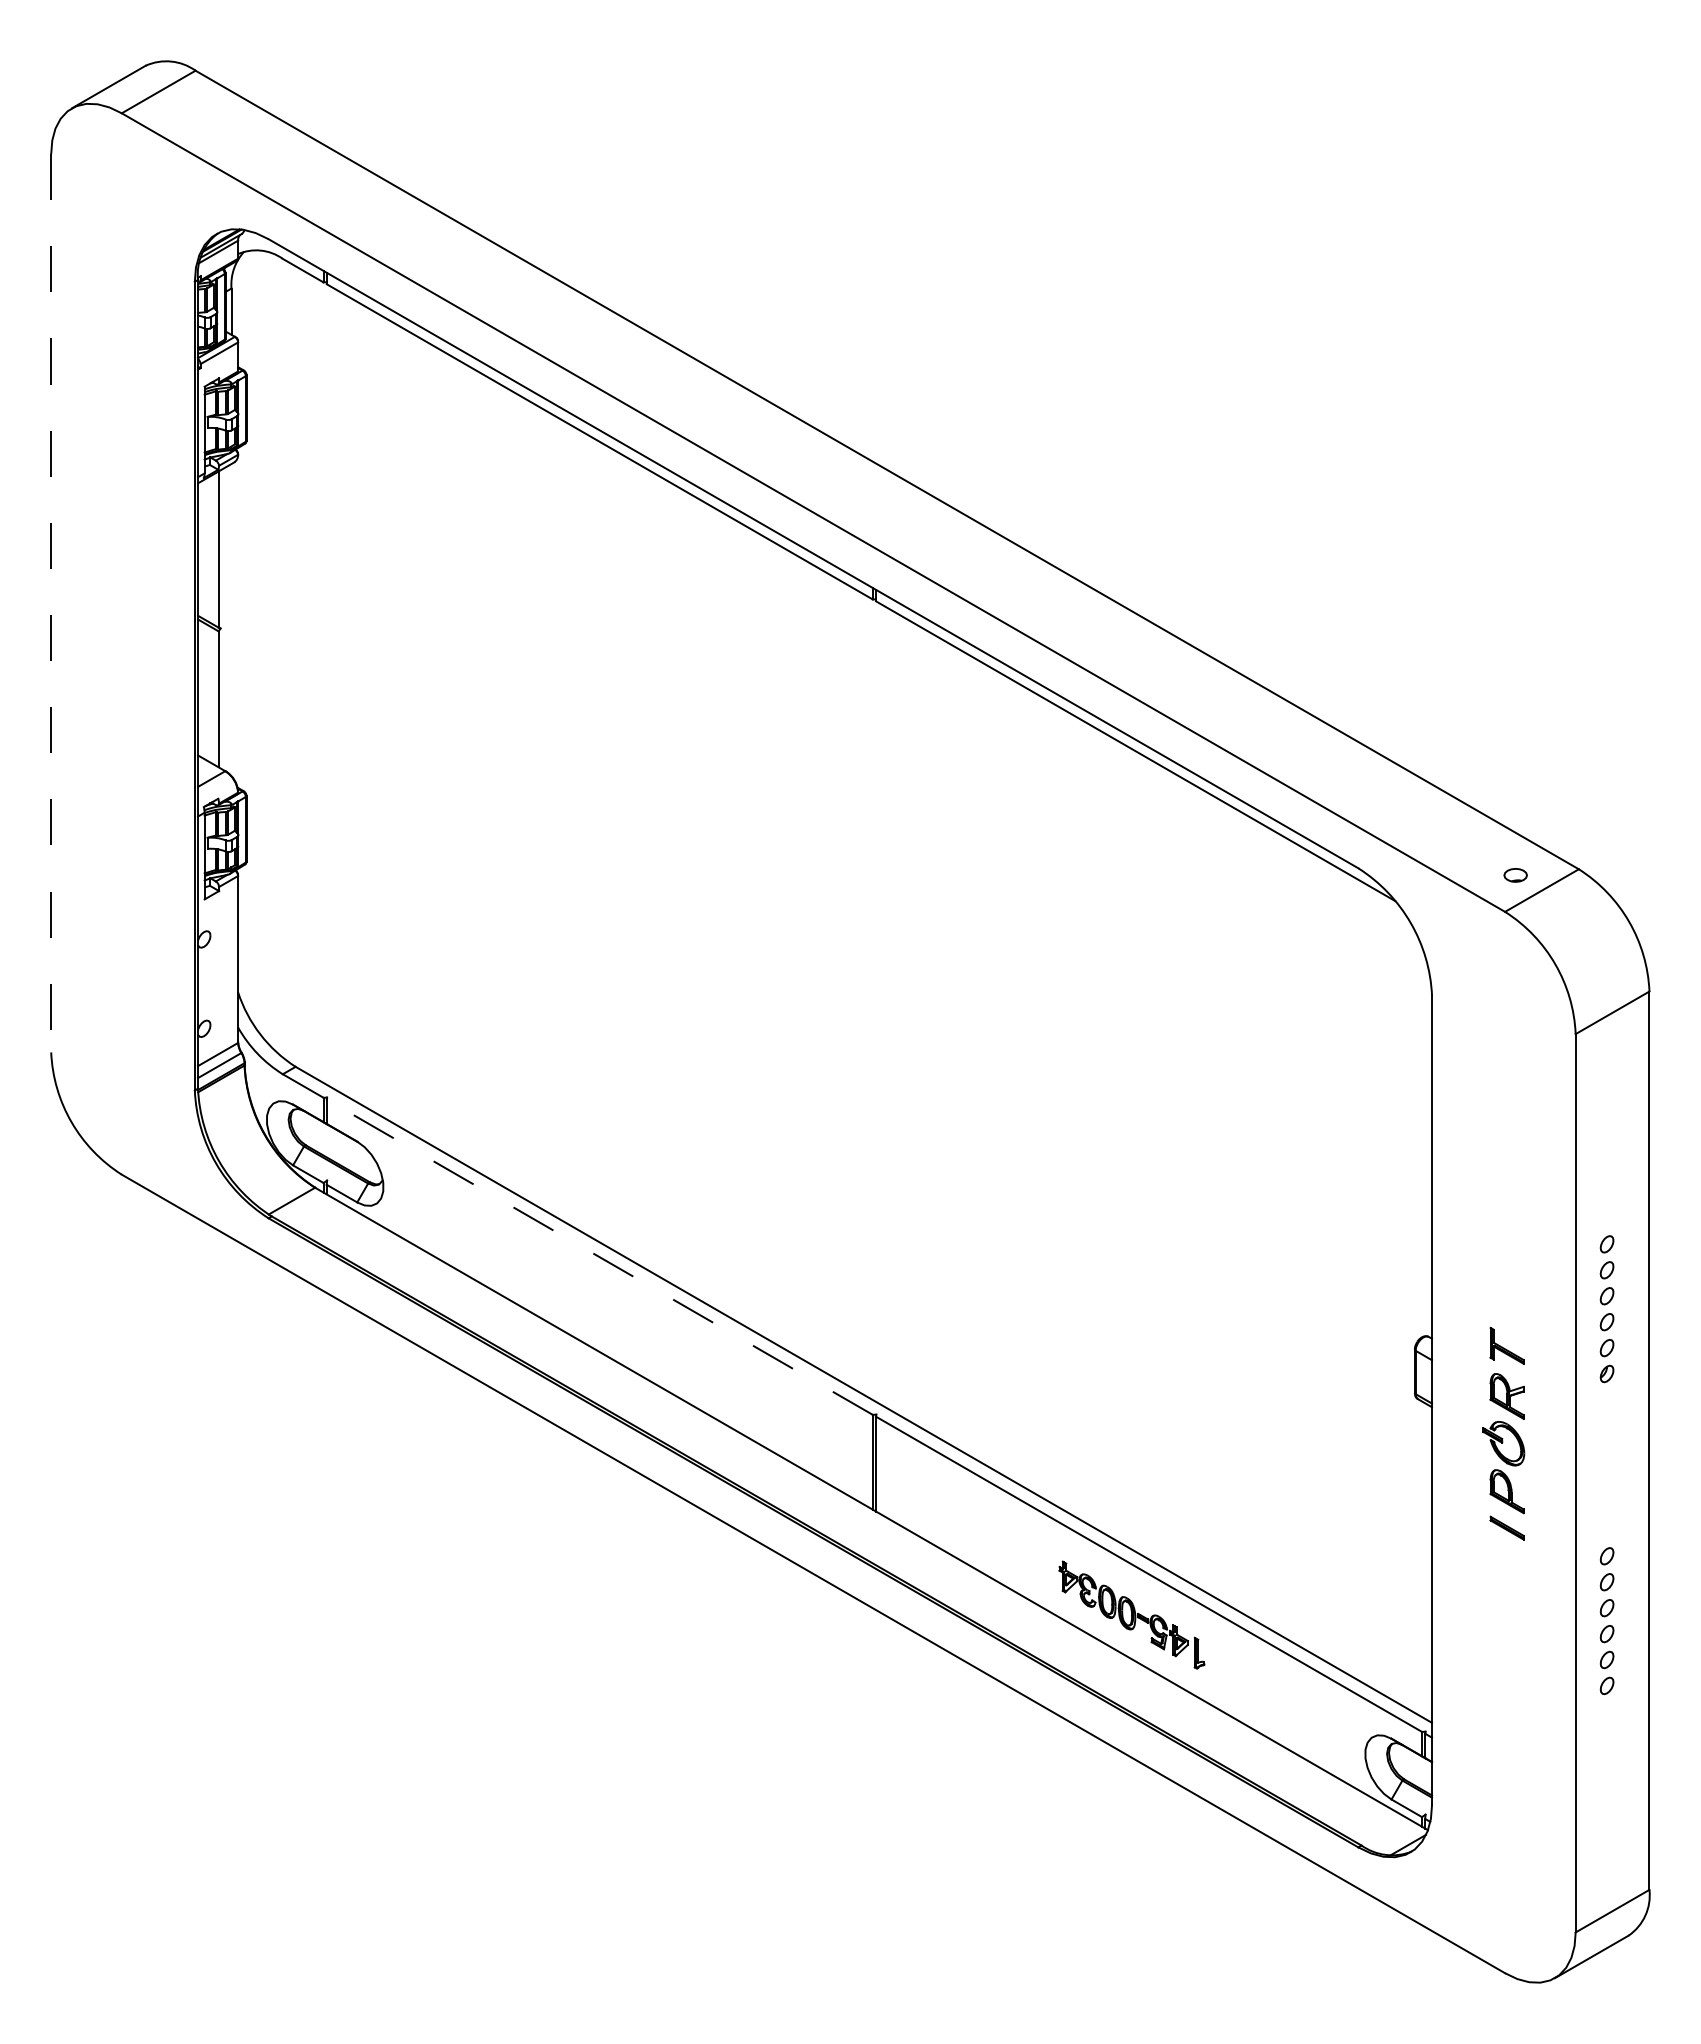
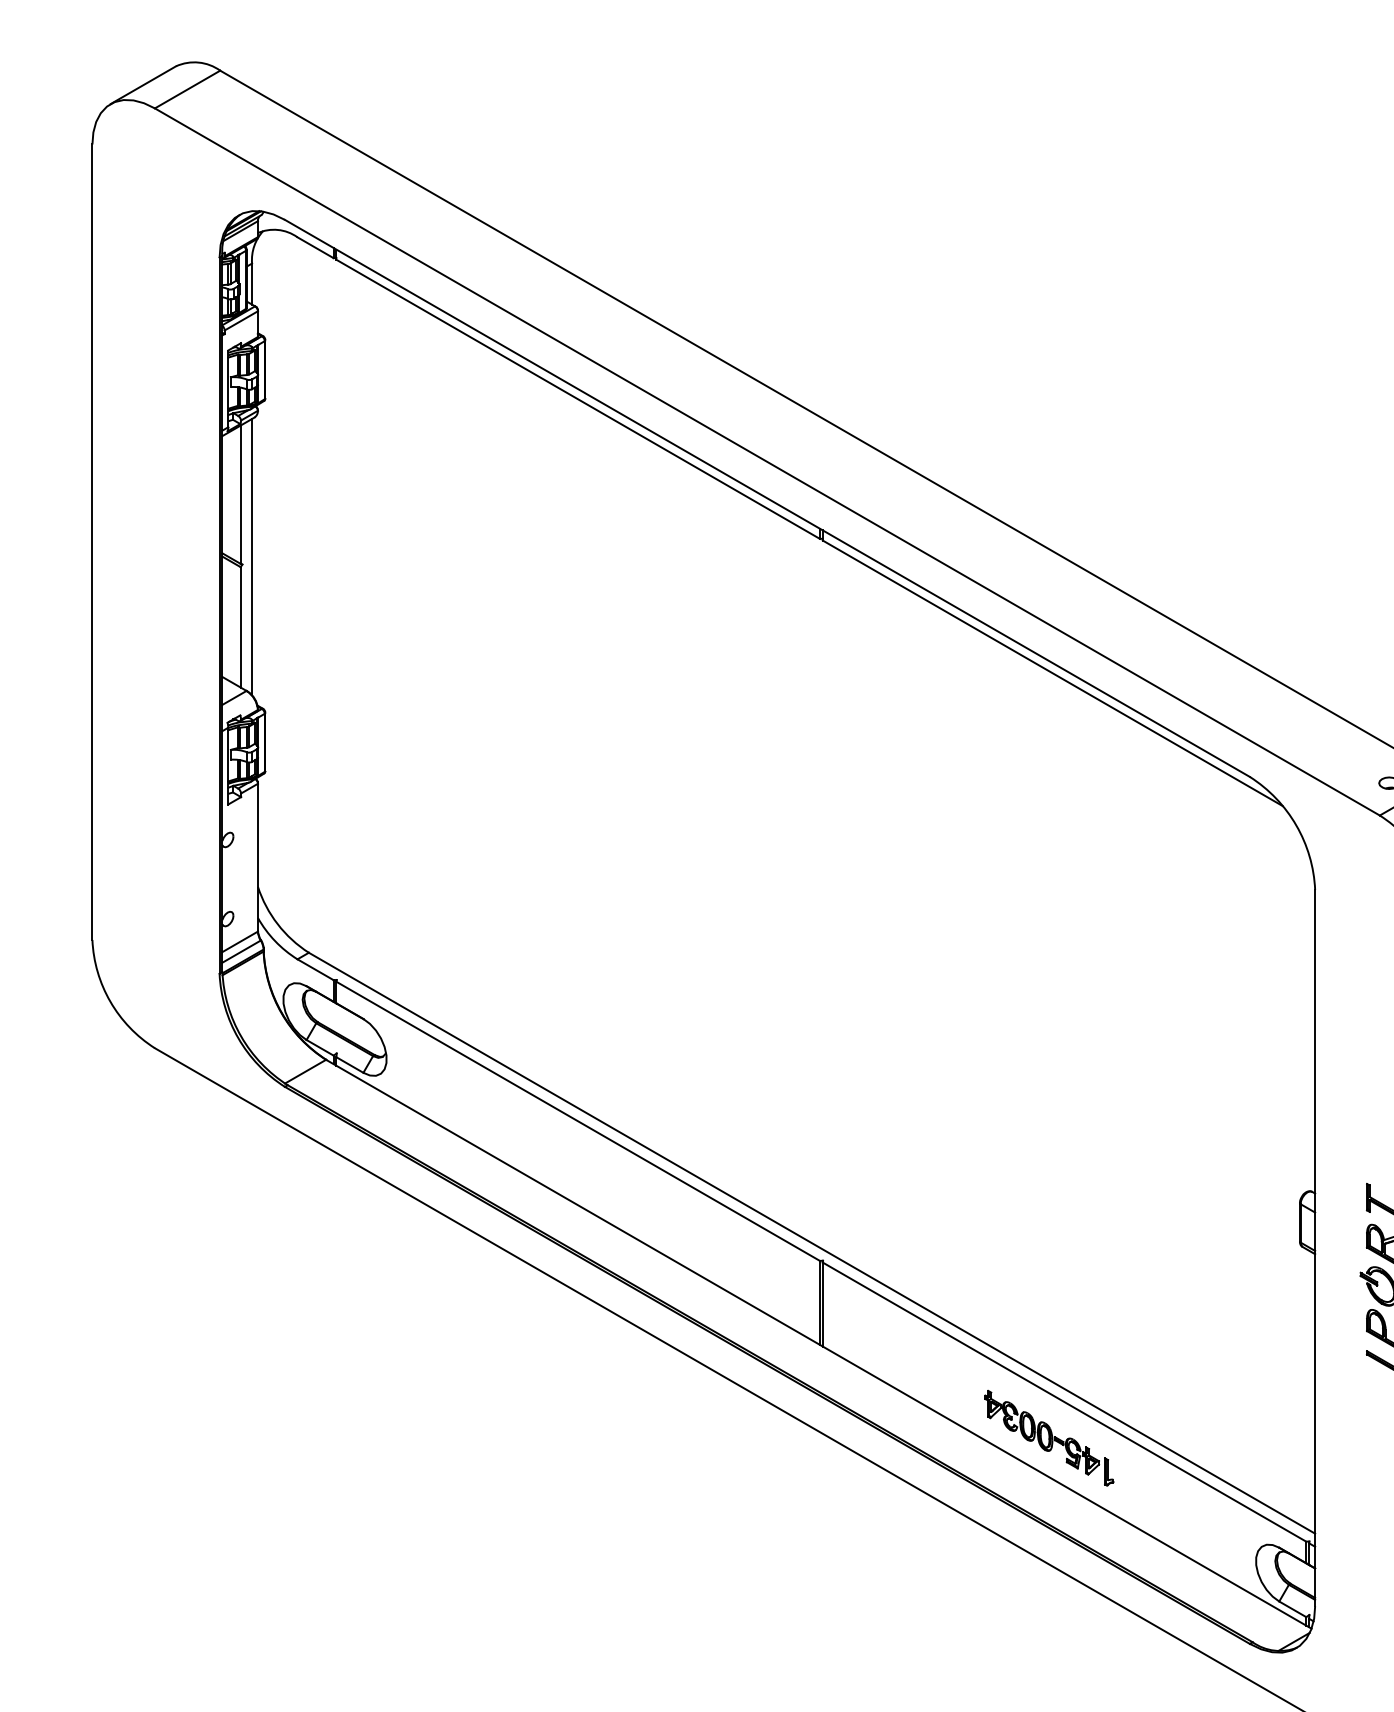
line: (51, 603) -> (92, 542), dashed -> solid
line: (231, 620) -> (252, 557), added
line: (599, 1256) -> (577, 1120), dashed -> solid

